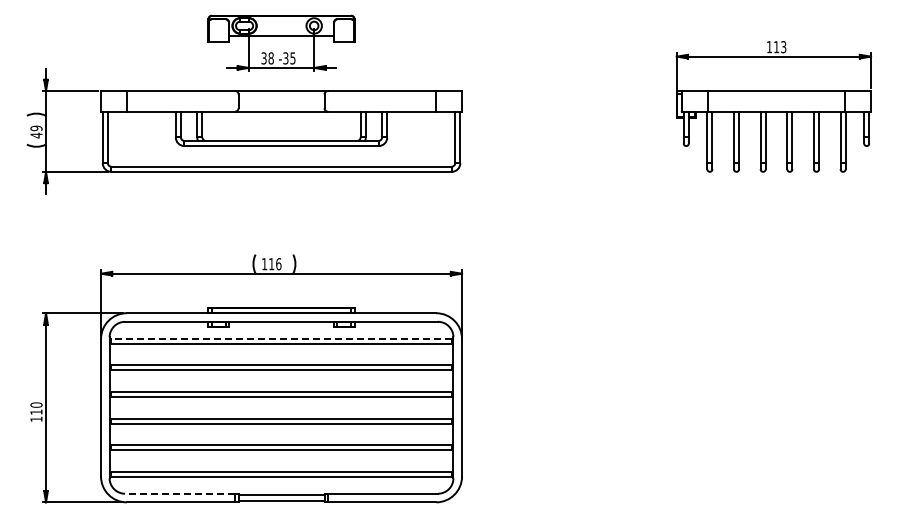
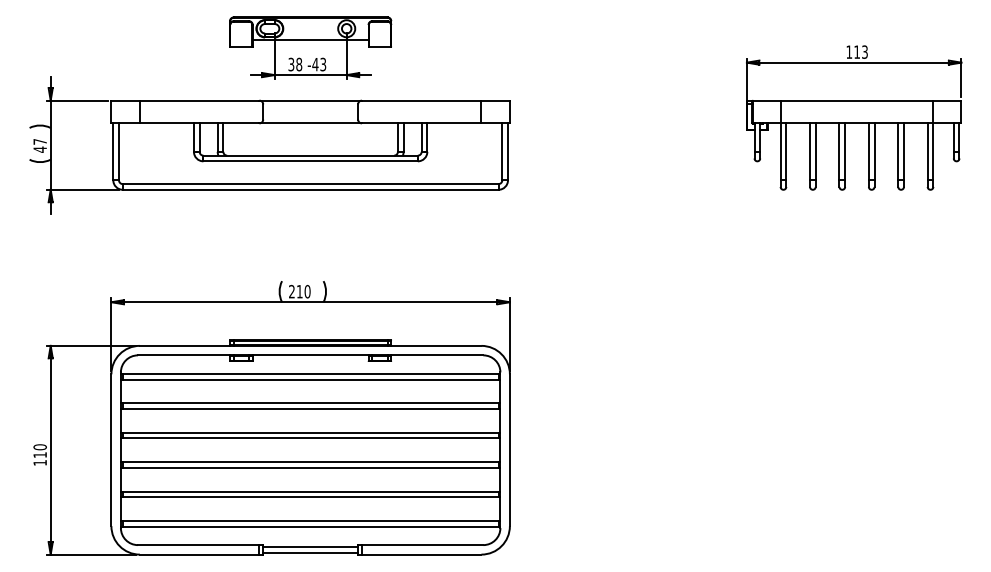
text: (289, 58) -> (319, 64), -35 -> -43
text: (36, 128) -> (40, 141), 49 -> 47
text: (271, 264) -> (299, 292), 116 -> 210
line: (281, 338) -> (310, 373), dashed -> solid
line: (179, 493) -> (198, 544), dashed -> solid

